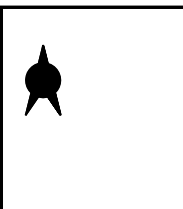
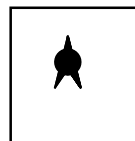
part: (42, 79) -> (67, 61), moved

